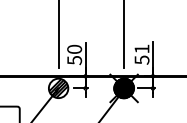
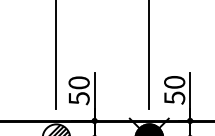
text: (141, 48) -> (173, 81), 51 -> 50

